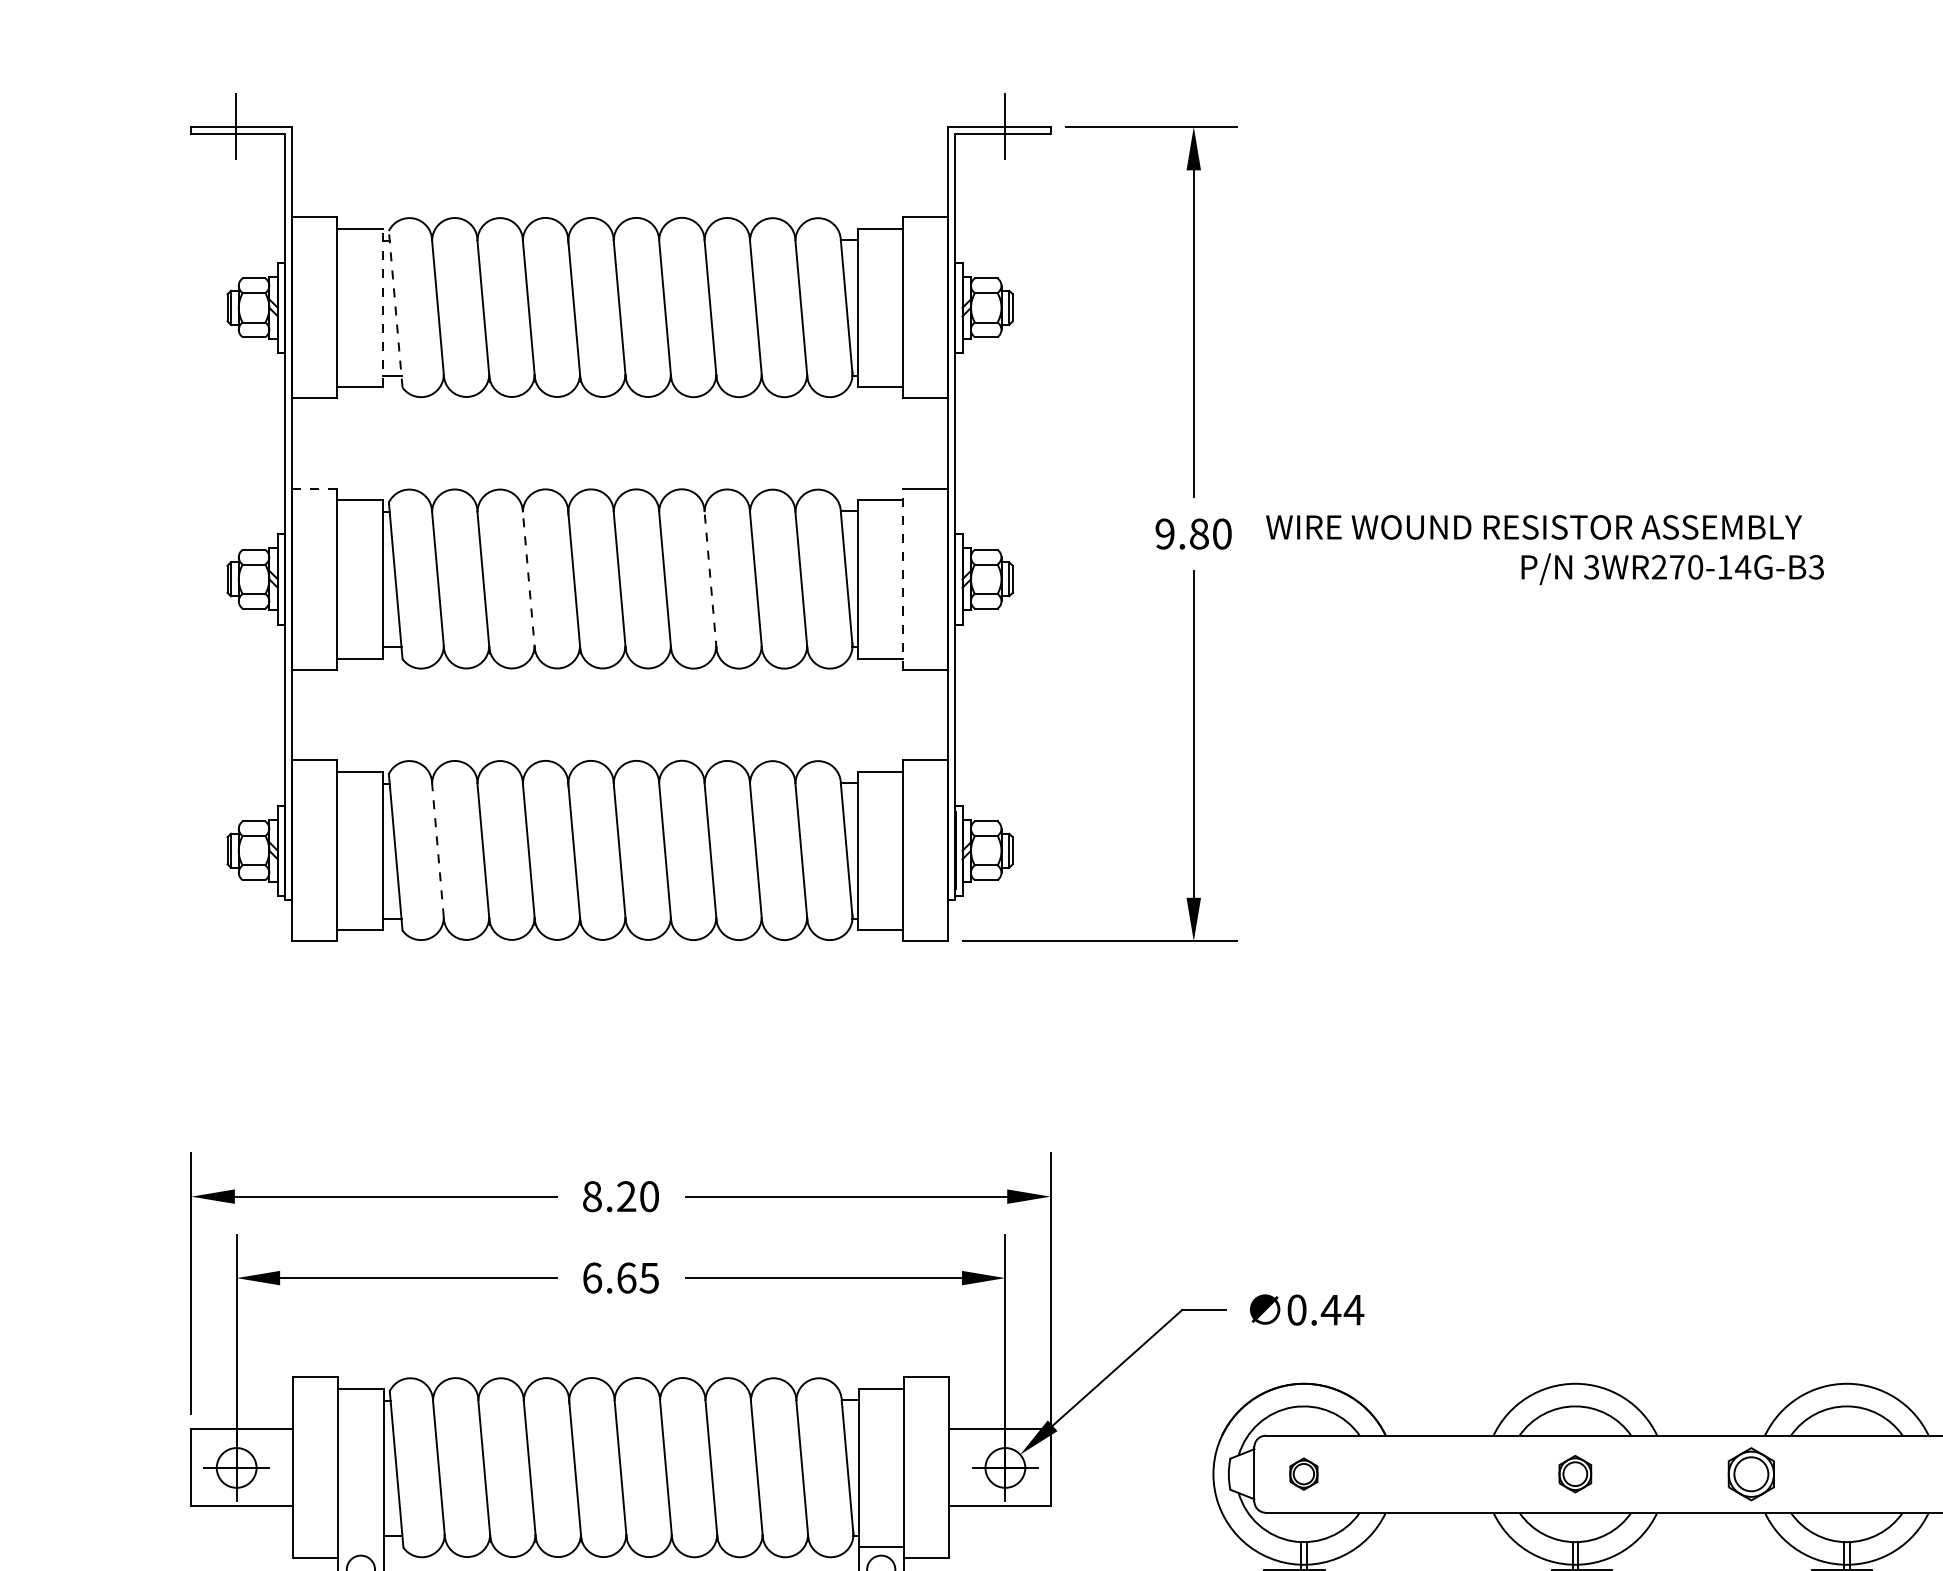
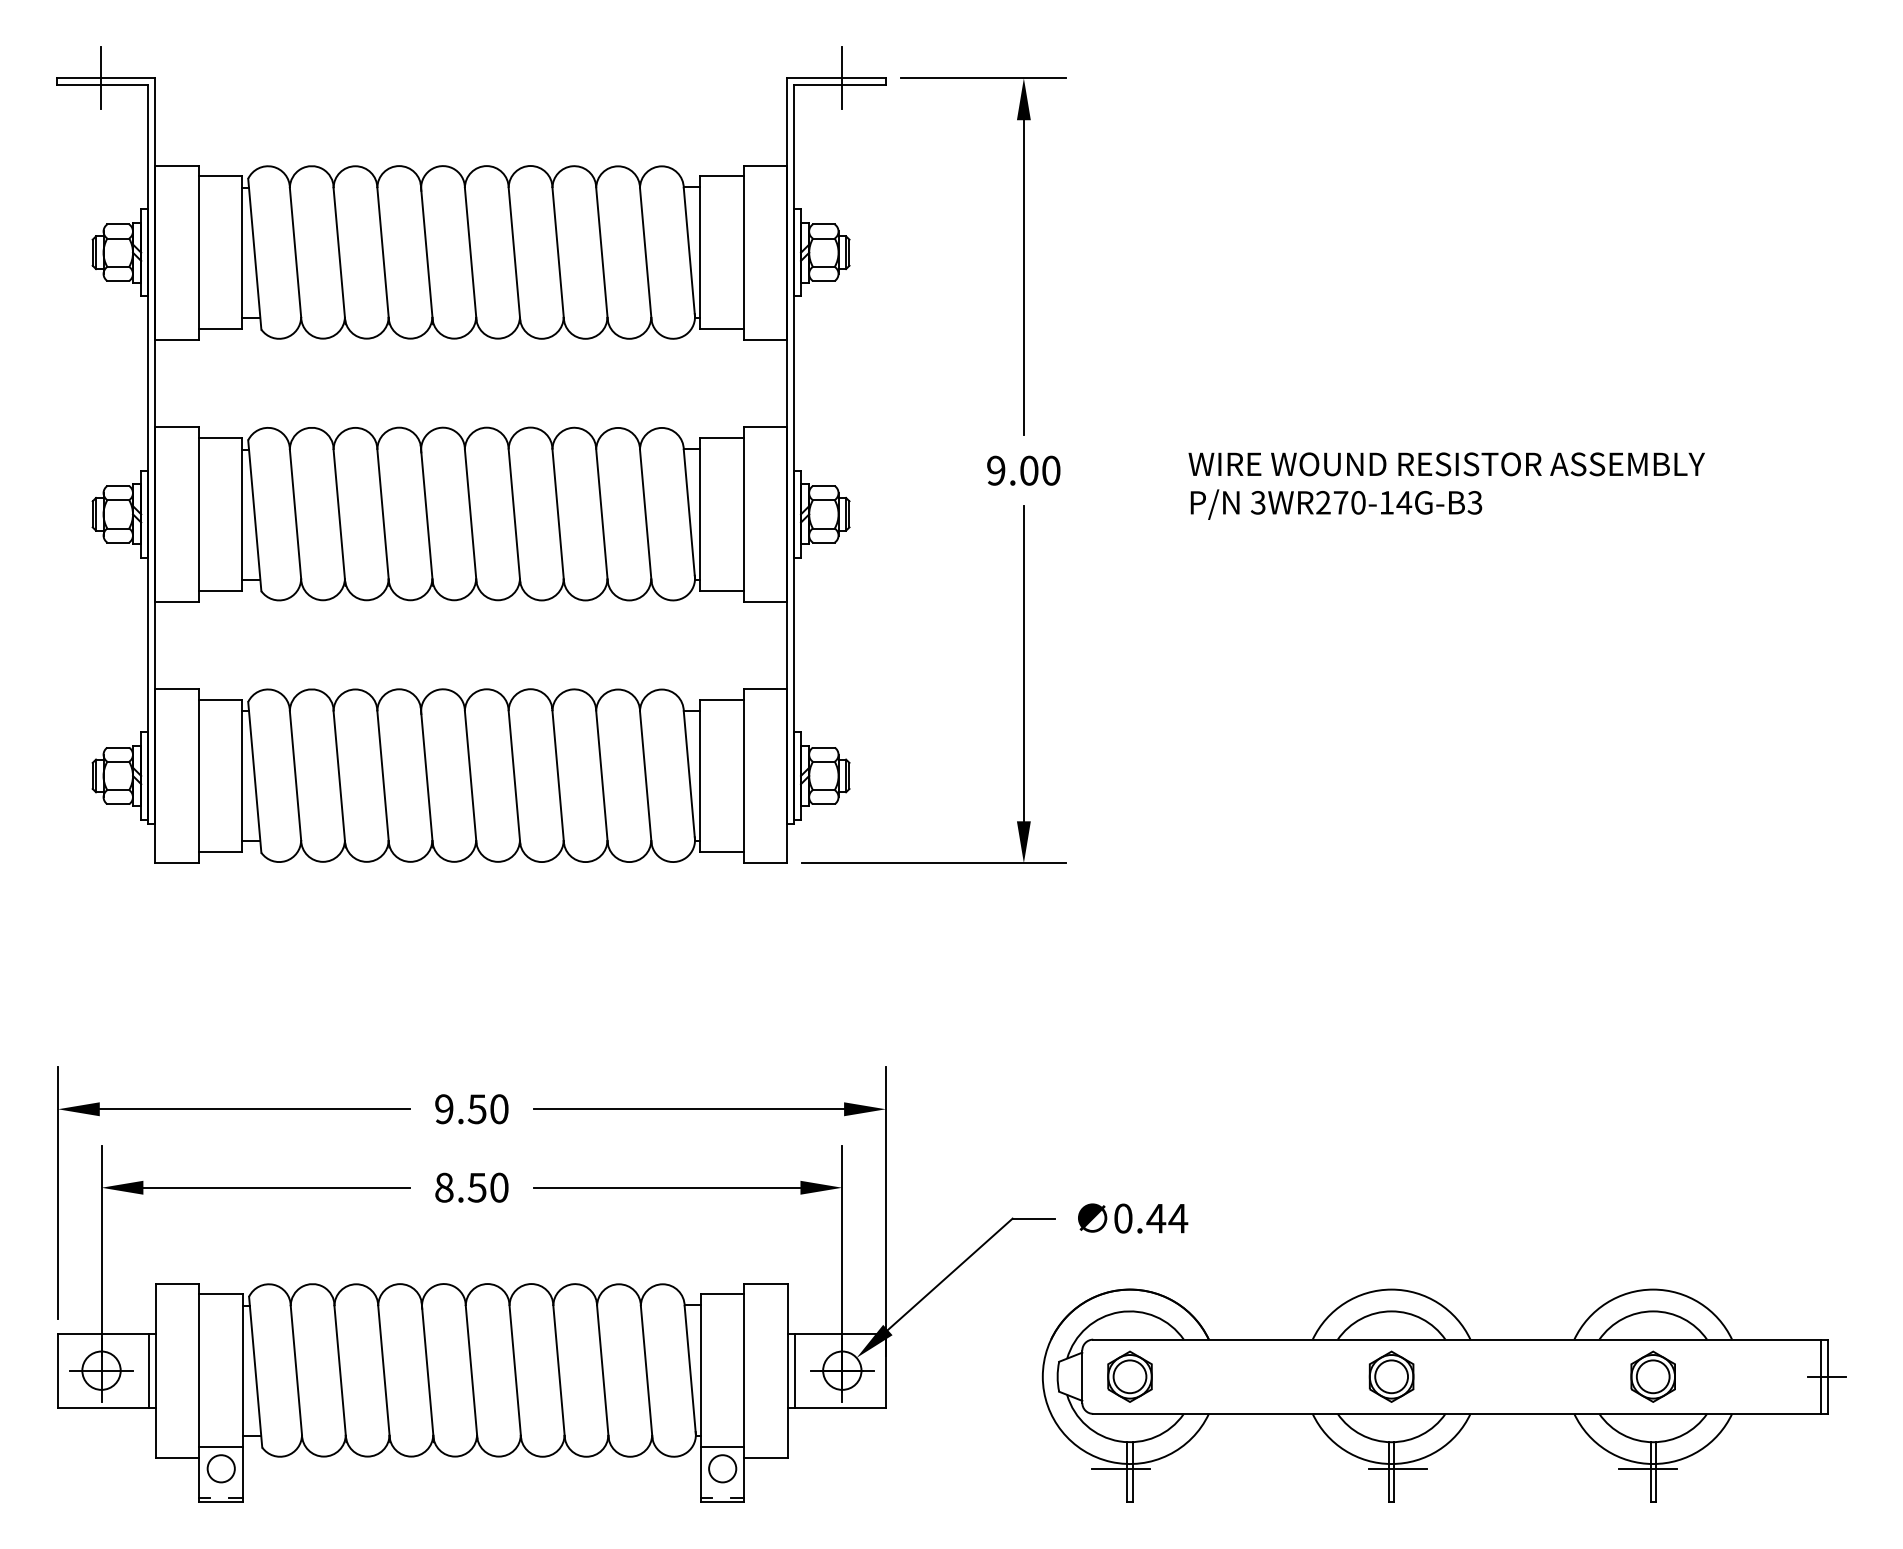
line: (382, 307) -> (242, 252), dashed -> solid
line: (395, 309) -> (254, 254), dashed -> solid
line: (314, 489) -> (176, 427), dashed -> solid
text: (1533, 527) -> (1446, 464), moved
text: (1199, 533) -> (1029, 470), 9.80 -> 9.00
text: (1672, 569) -> (1336, 504), moved
line: (902, 578) -> (743, 513), dashed -> solid
line: (710, 580) -> (558, 515), dashed -> solid
line: (529, 582) -> (383, 517), dashed -> solid
line: (437, 850) -> (295, 775), dashed -> solid
text: (609, 1196) -> (460, 1109), 8.20 -> 9.50
text: (620, 1277) -> (471, 1187), 6.65 -> 8.50
line: (285, 1467) -> (148, 1370), added
line: (956, 1467) -> (795, 1370), added
part: (1303, 1473) -> (1129, 1376), size x1.67
part: (1575, 1473) -> (1391, 1376), size x1.43
part: (1750, 1473) -> (1652, 1376), moved
line: (361, 1547) -> (221, 1447), added

